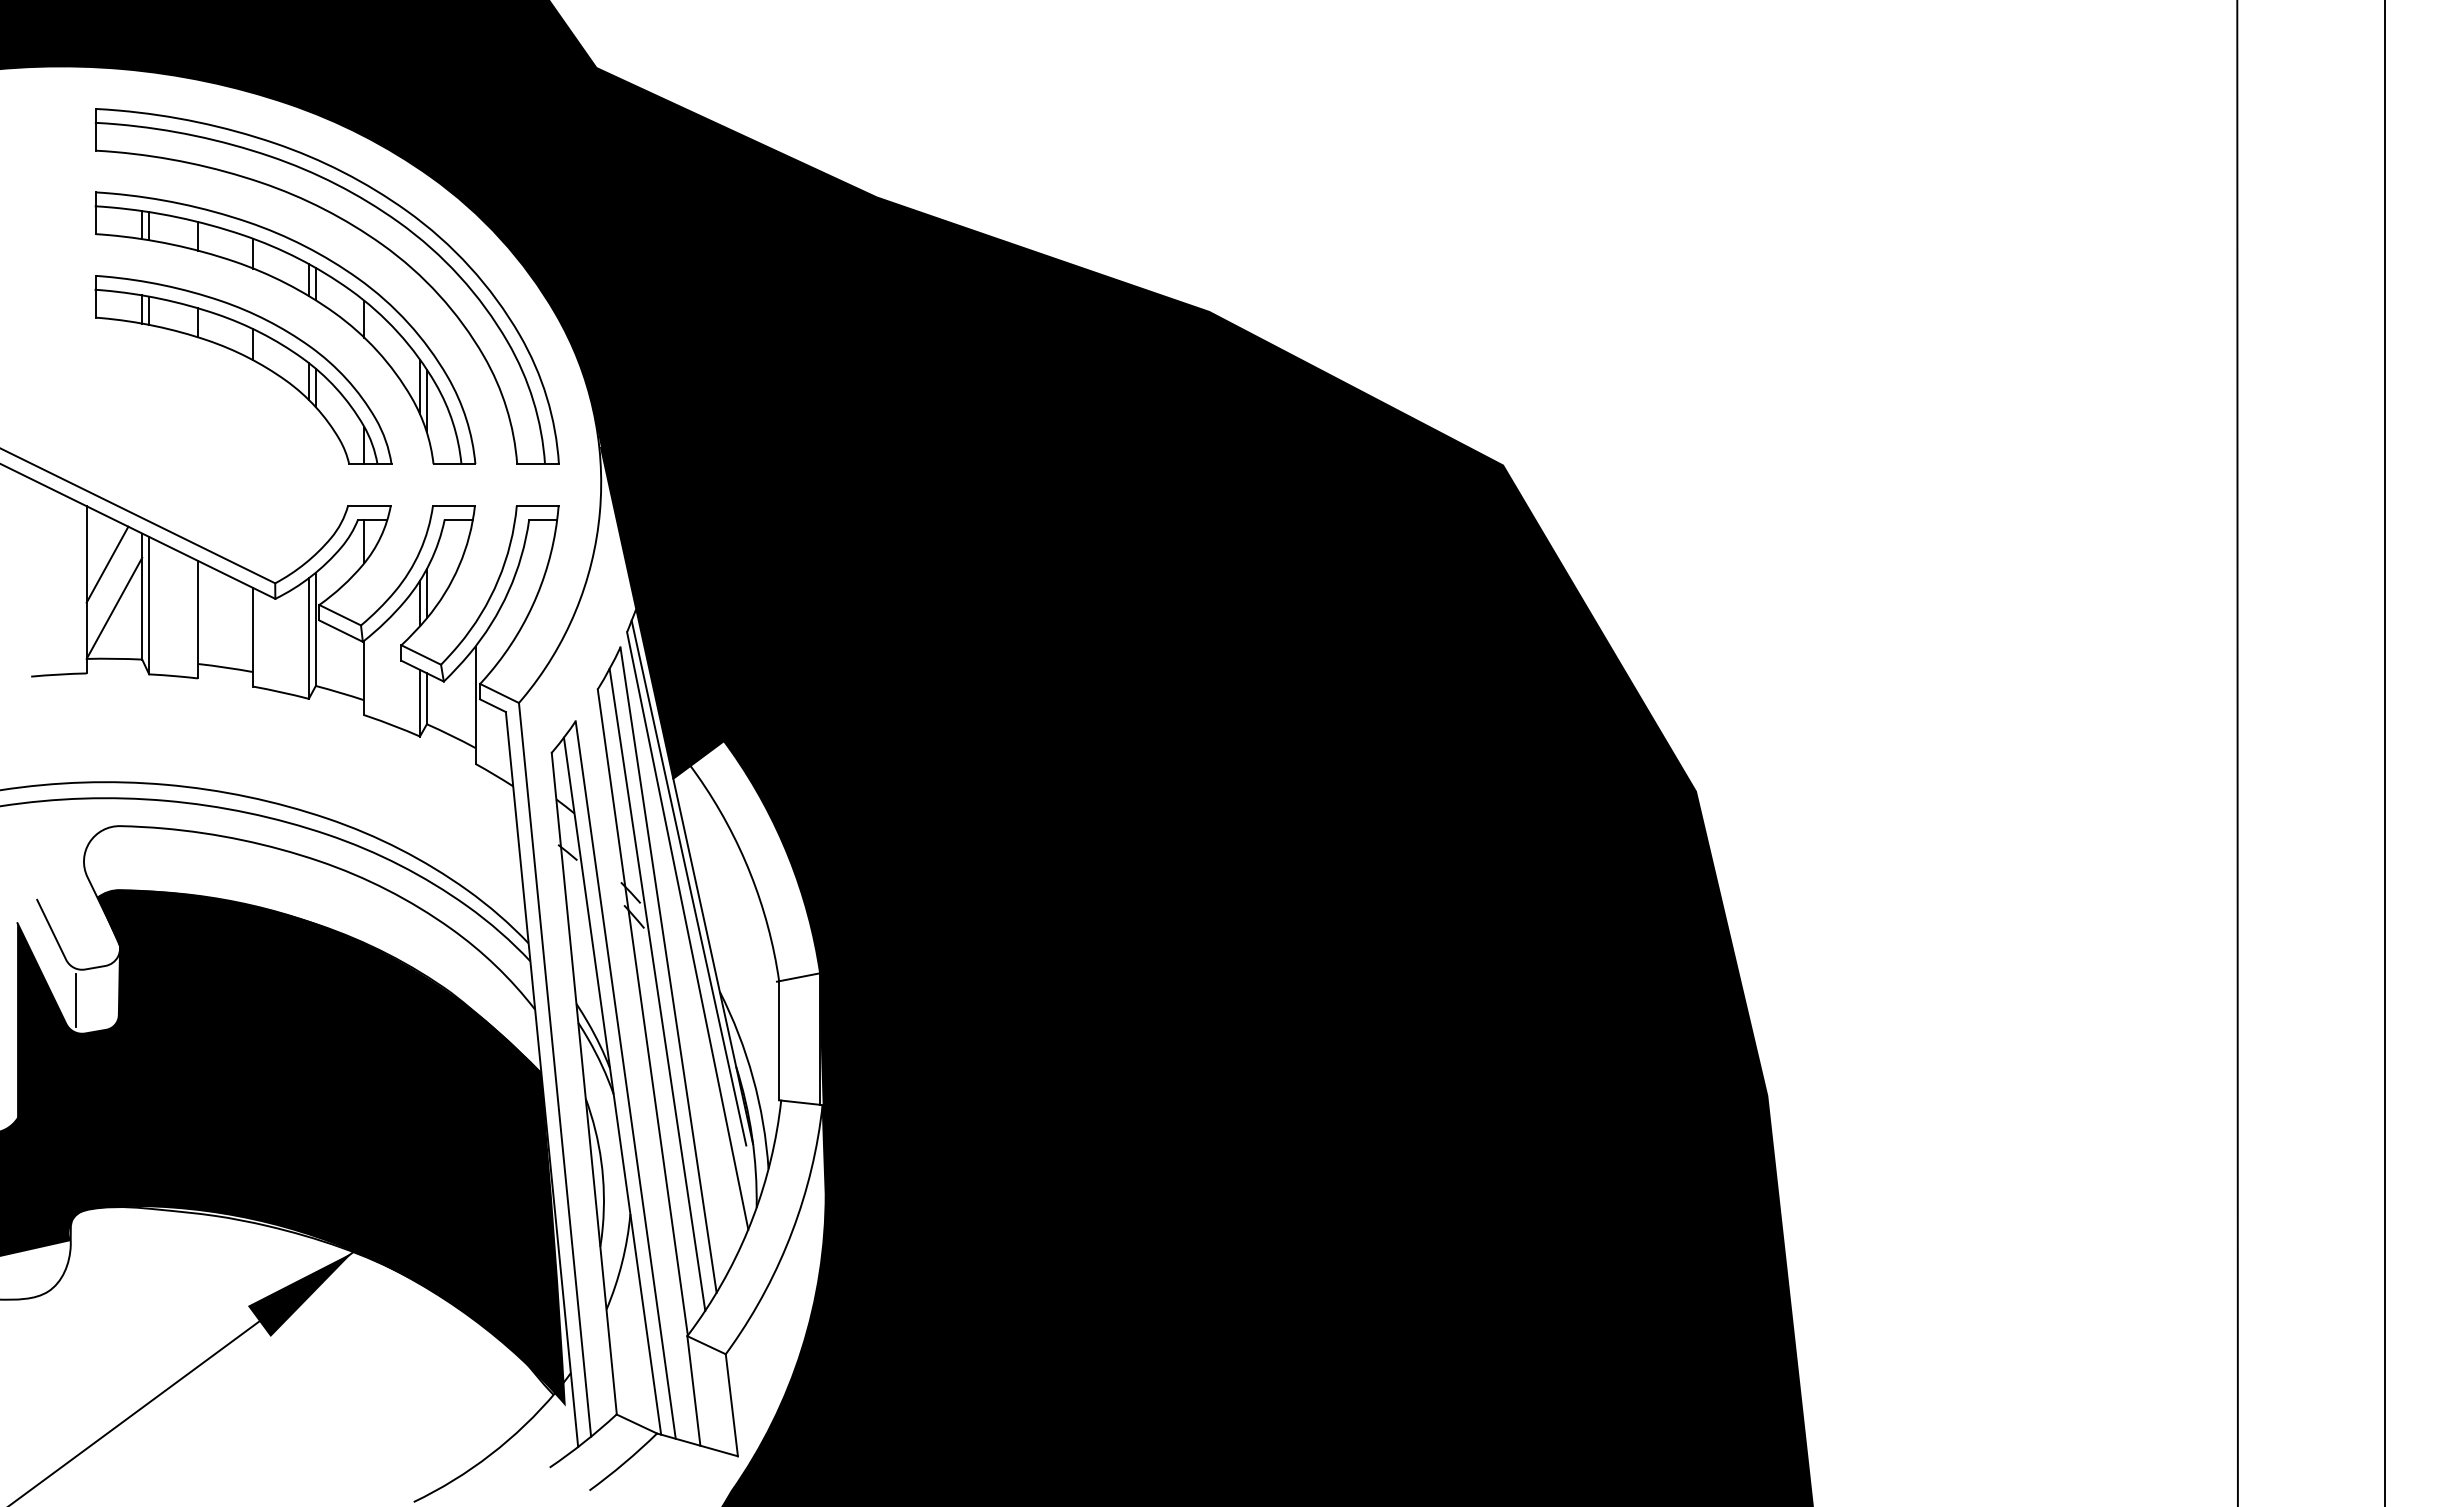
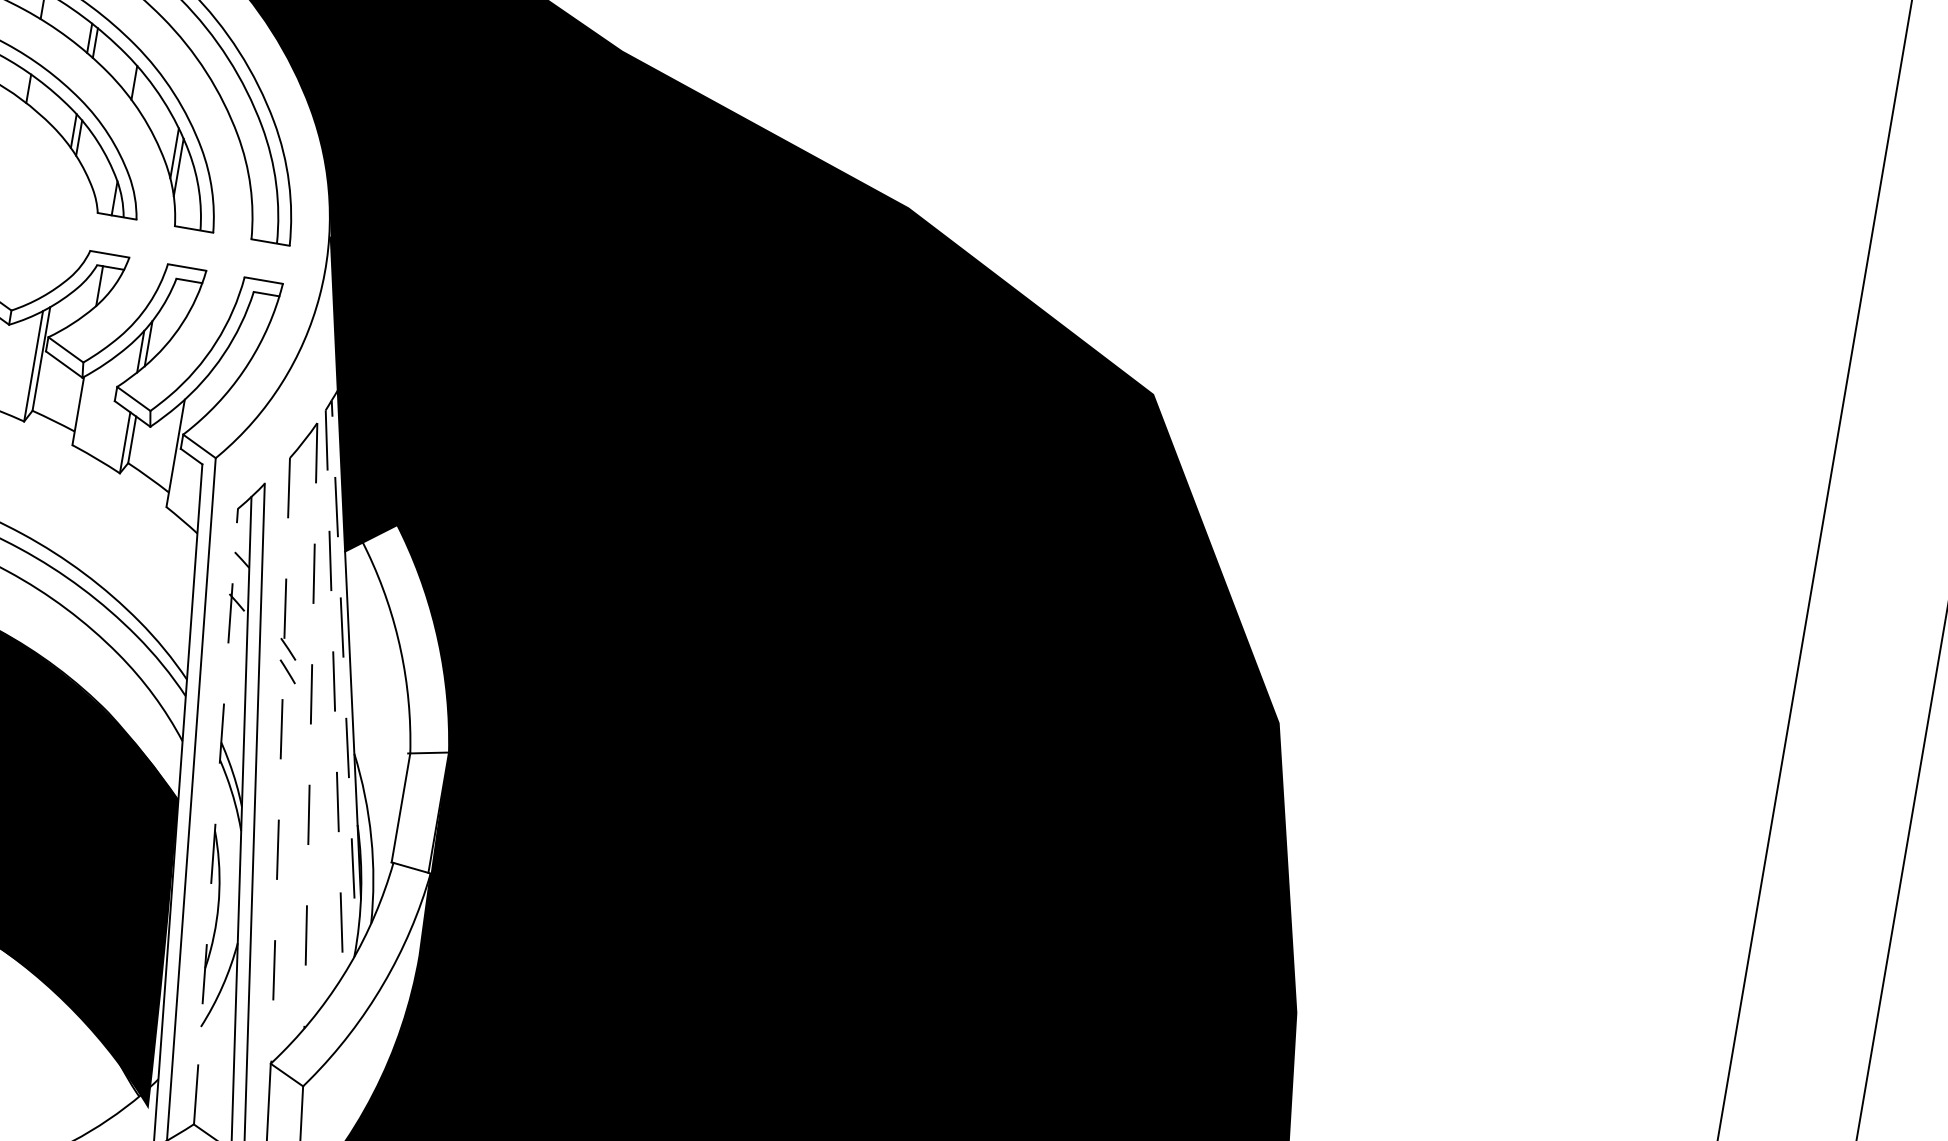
line: (688, 883) -> (342, 649), solid -> dashed
line: (687, 930) -> (334, 692), solid -> dashed
line: (668, 970) -> (310, 726), solid -> dashed
line: (657, 989) -> (297, 741), removed
line: (642, 1012) -> (280, 760), solid -> dashed
line: (584, 1083) -> (216, 816), solid -> dashed

